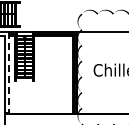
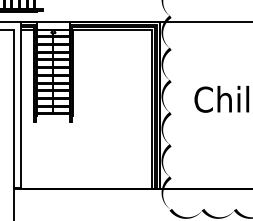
line: (9, 72) -> (22, 104), dashed -> solid

